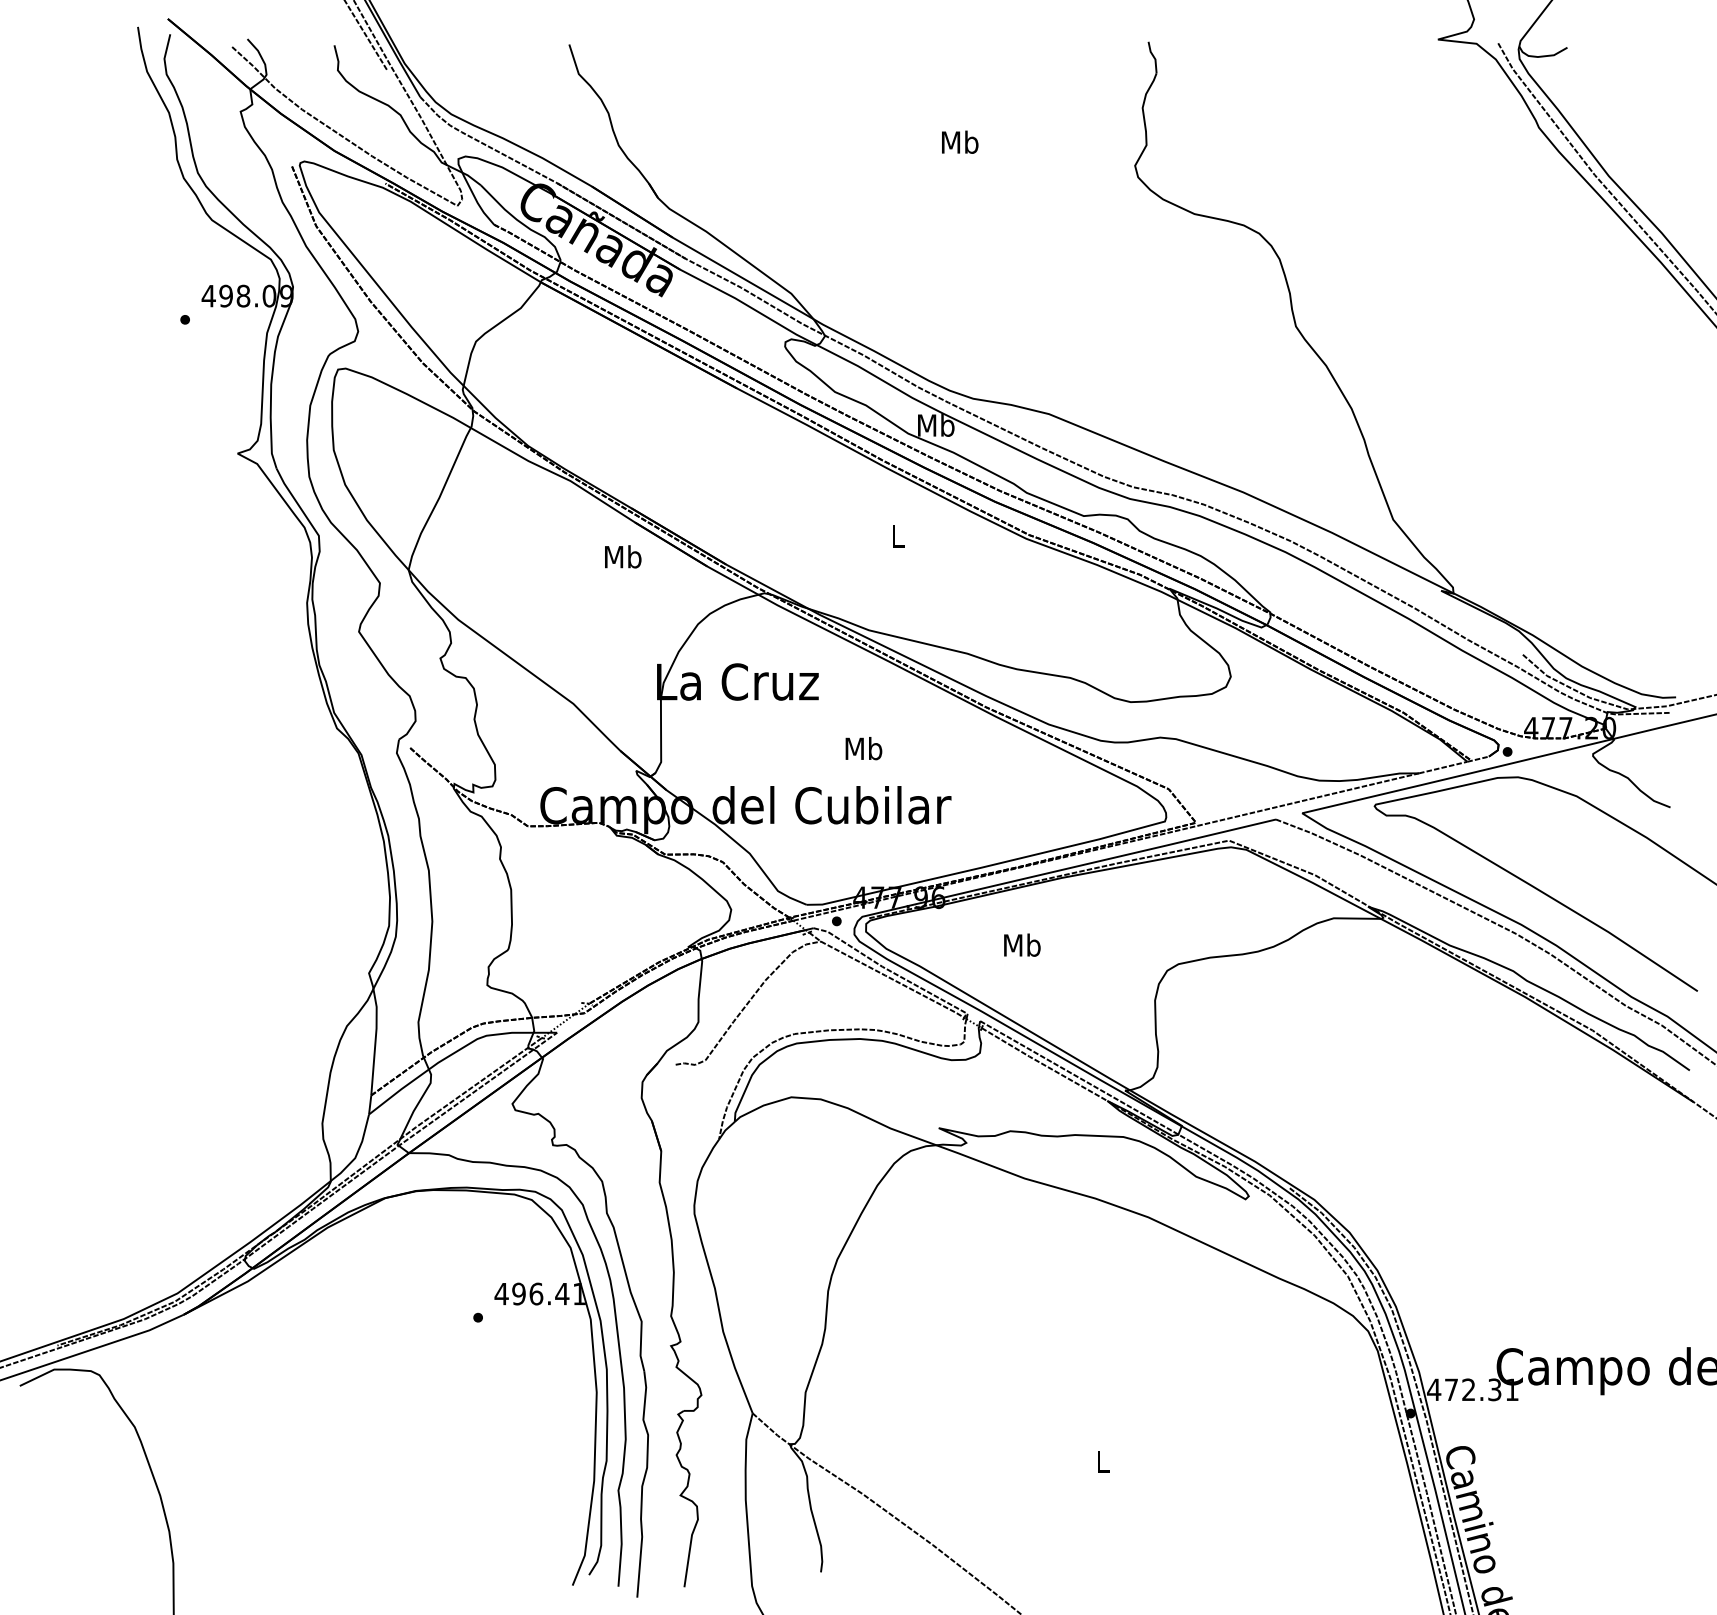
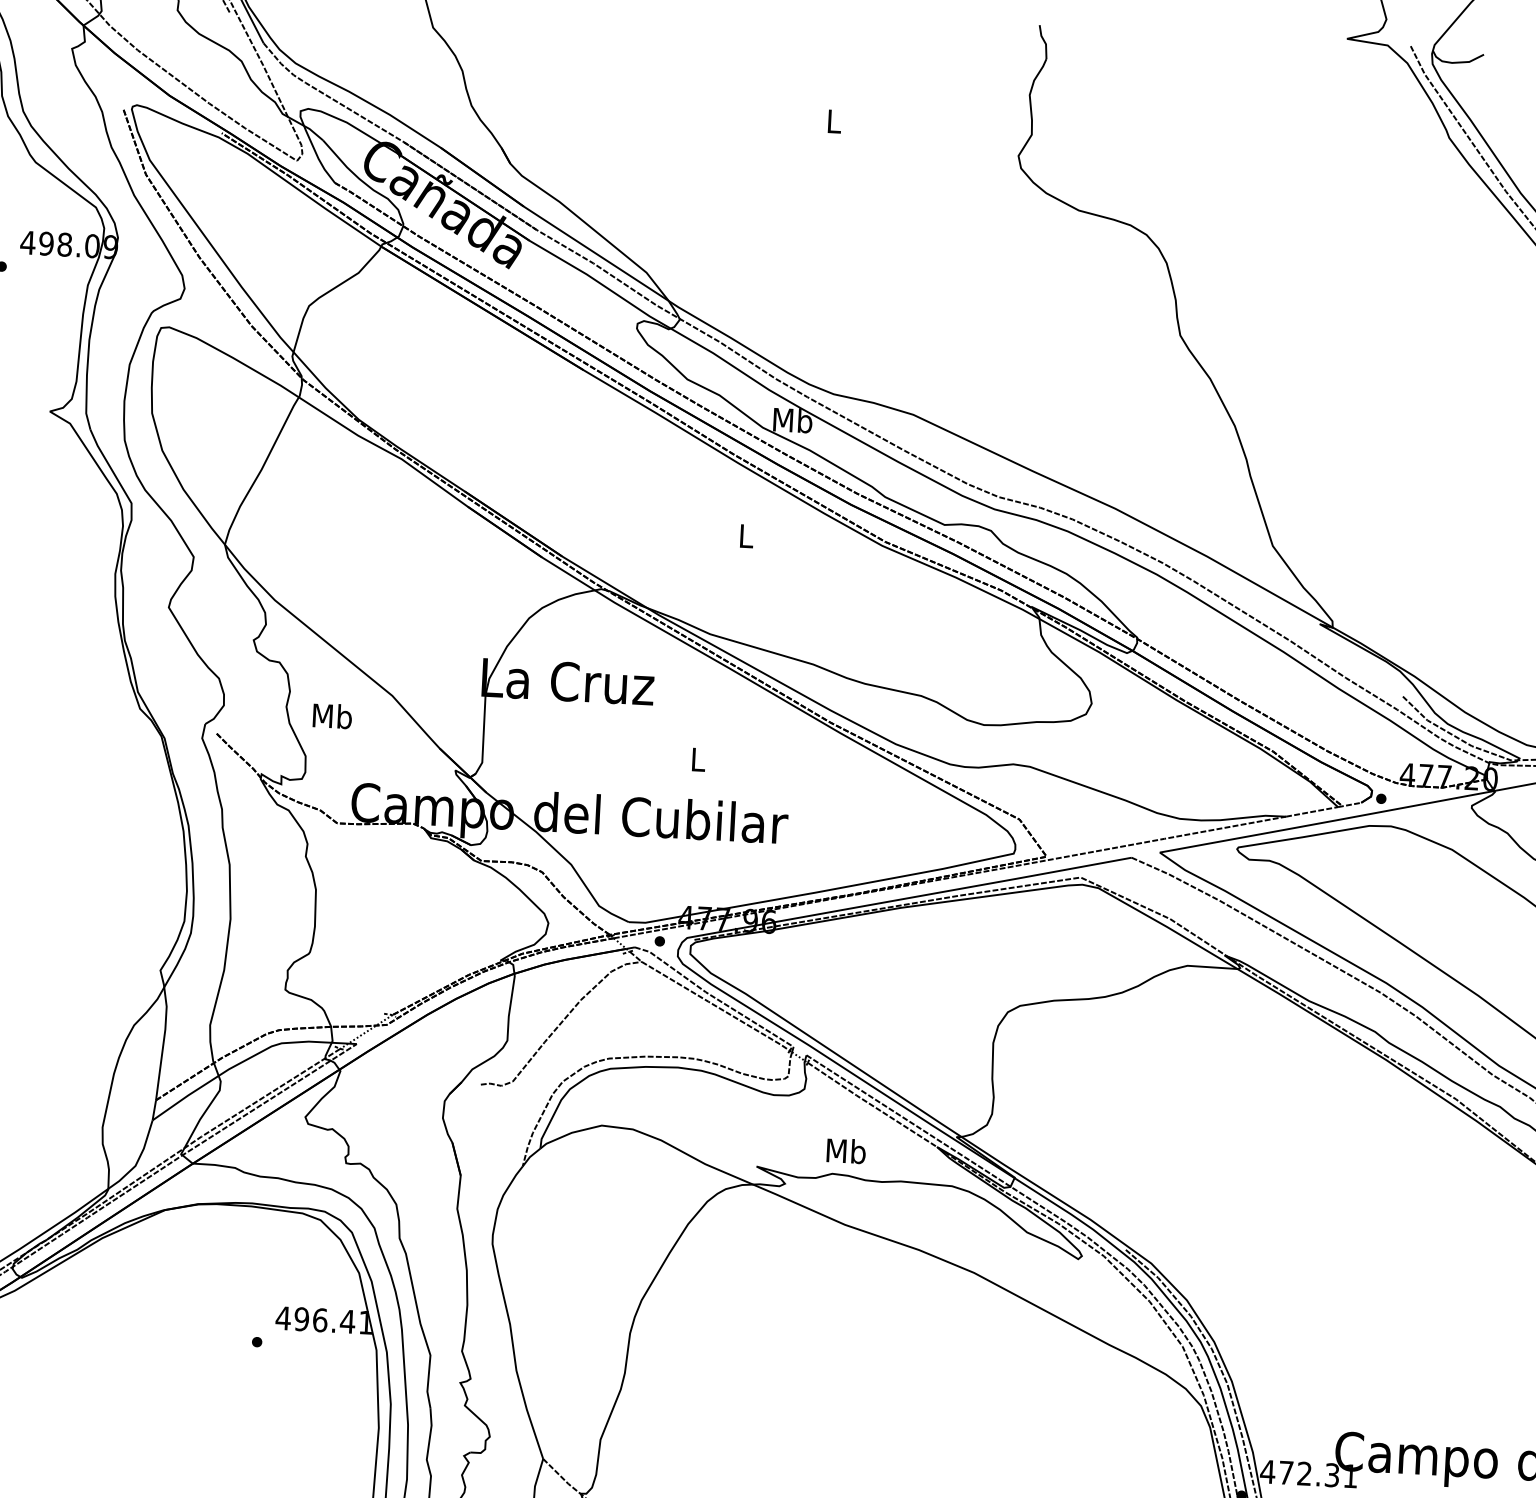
text: (960, 141) -> (834, 120), Mb -> L
text: (623, 556) -> (332, 715), moved
text: (863, 748) -> (697, 759), Mb -> L
text: (1022, 944) -> (846, 1150), moved

